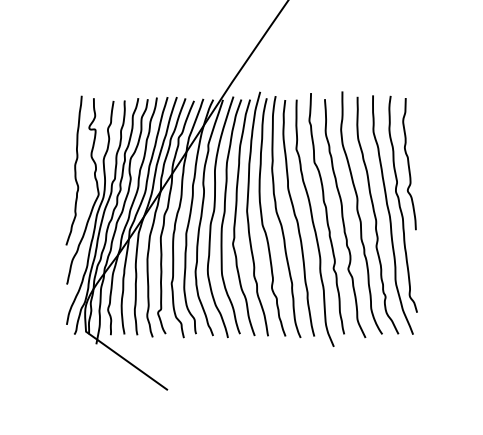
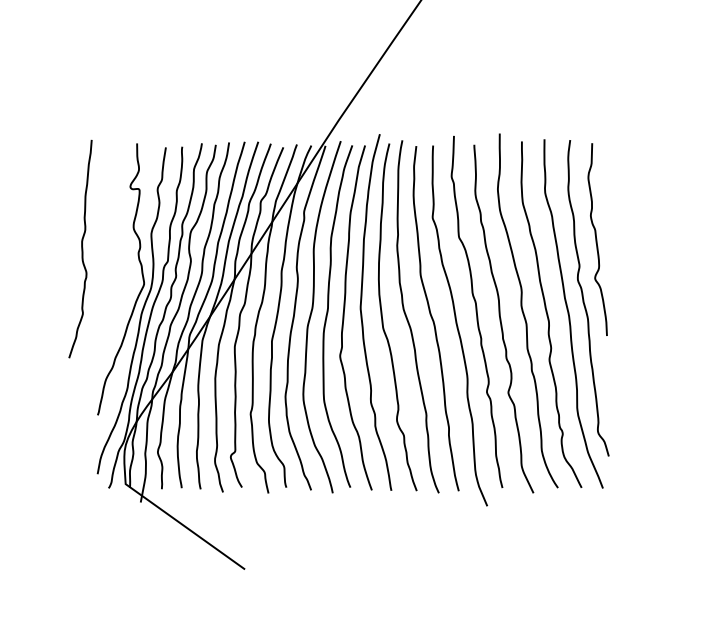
curve: (74, 170) -> (81, 248), moved

